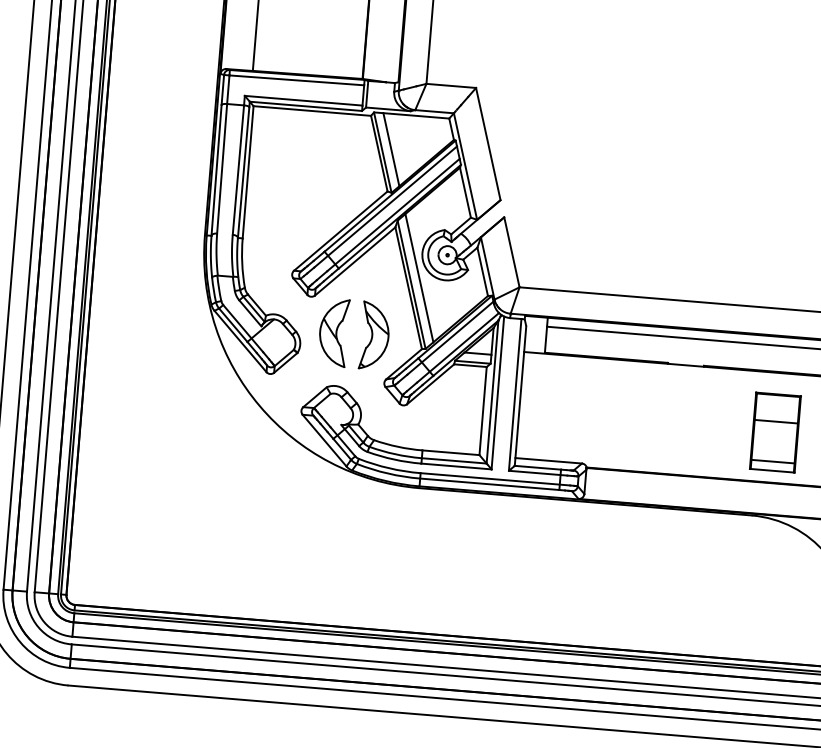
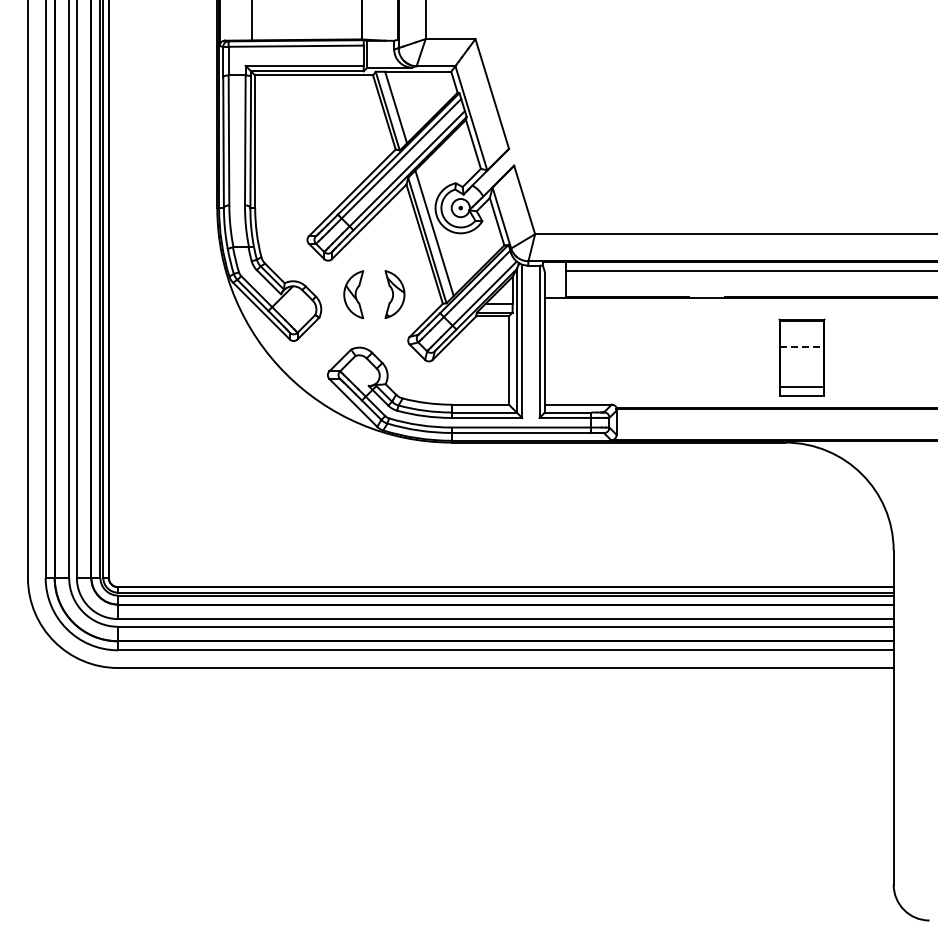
part: (333, 332) -> (353, 294), size x0.7
part: (374, 335) -> (394, 294), size x0.7
line: (776, 422) -> (802, 347), solid -> dashed

